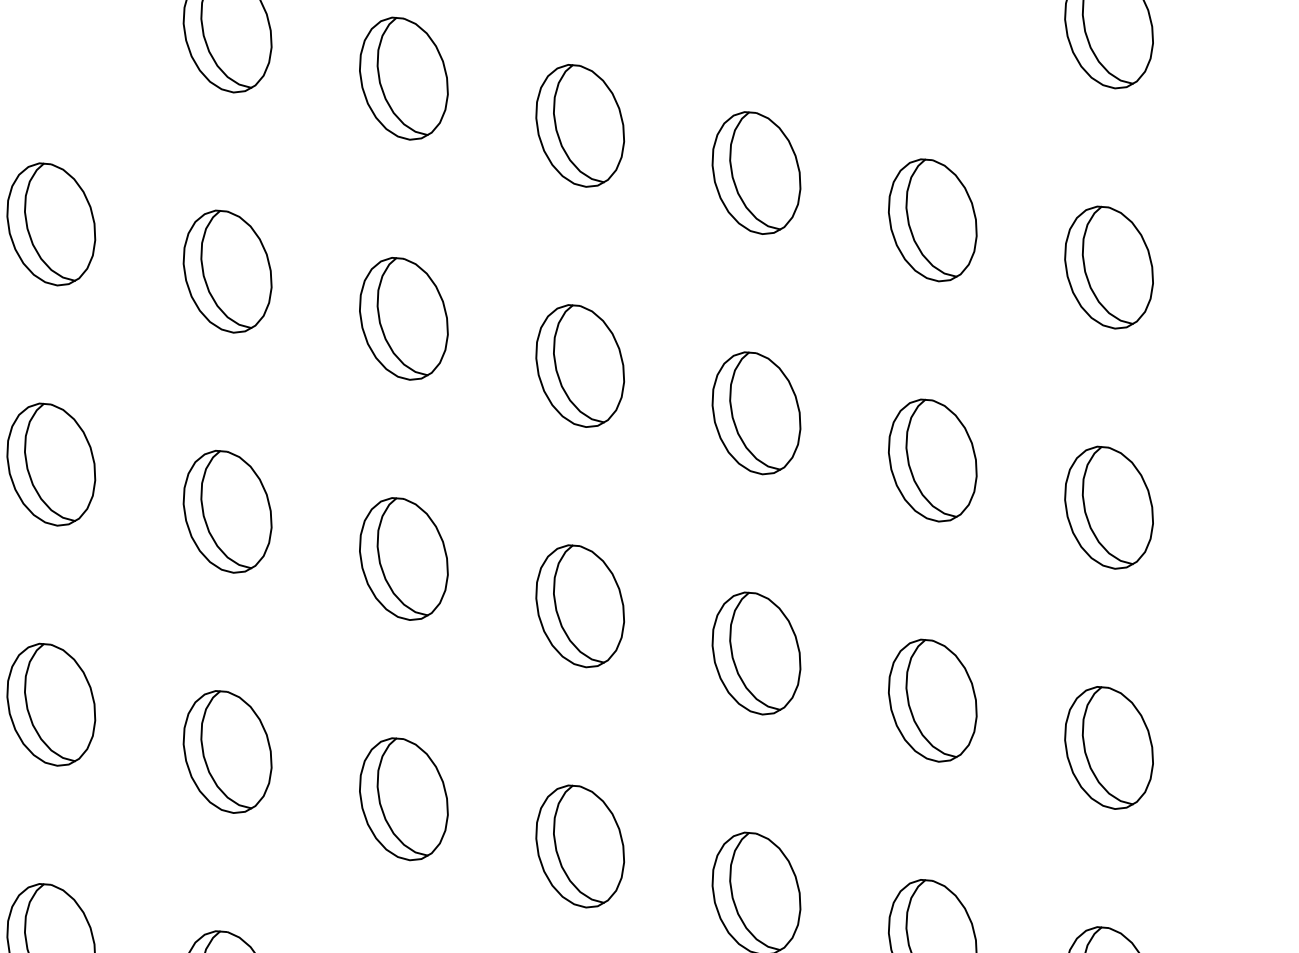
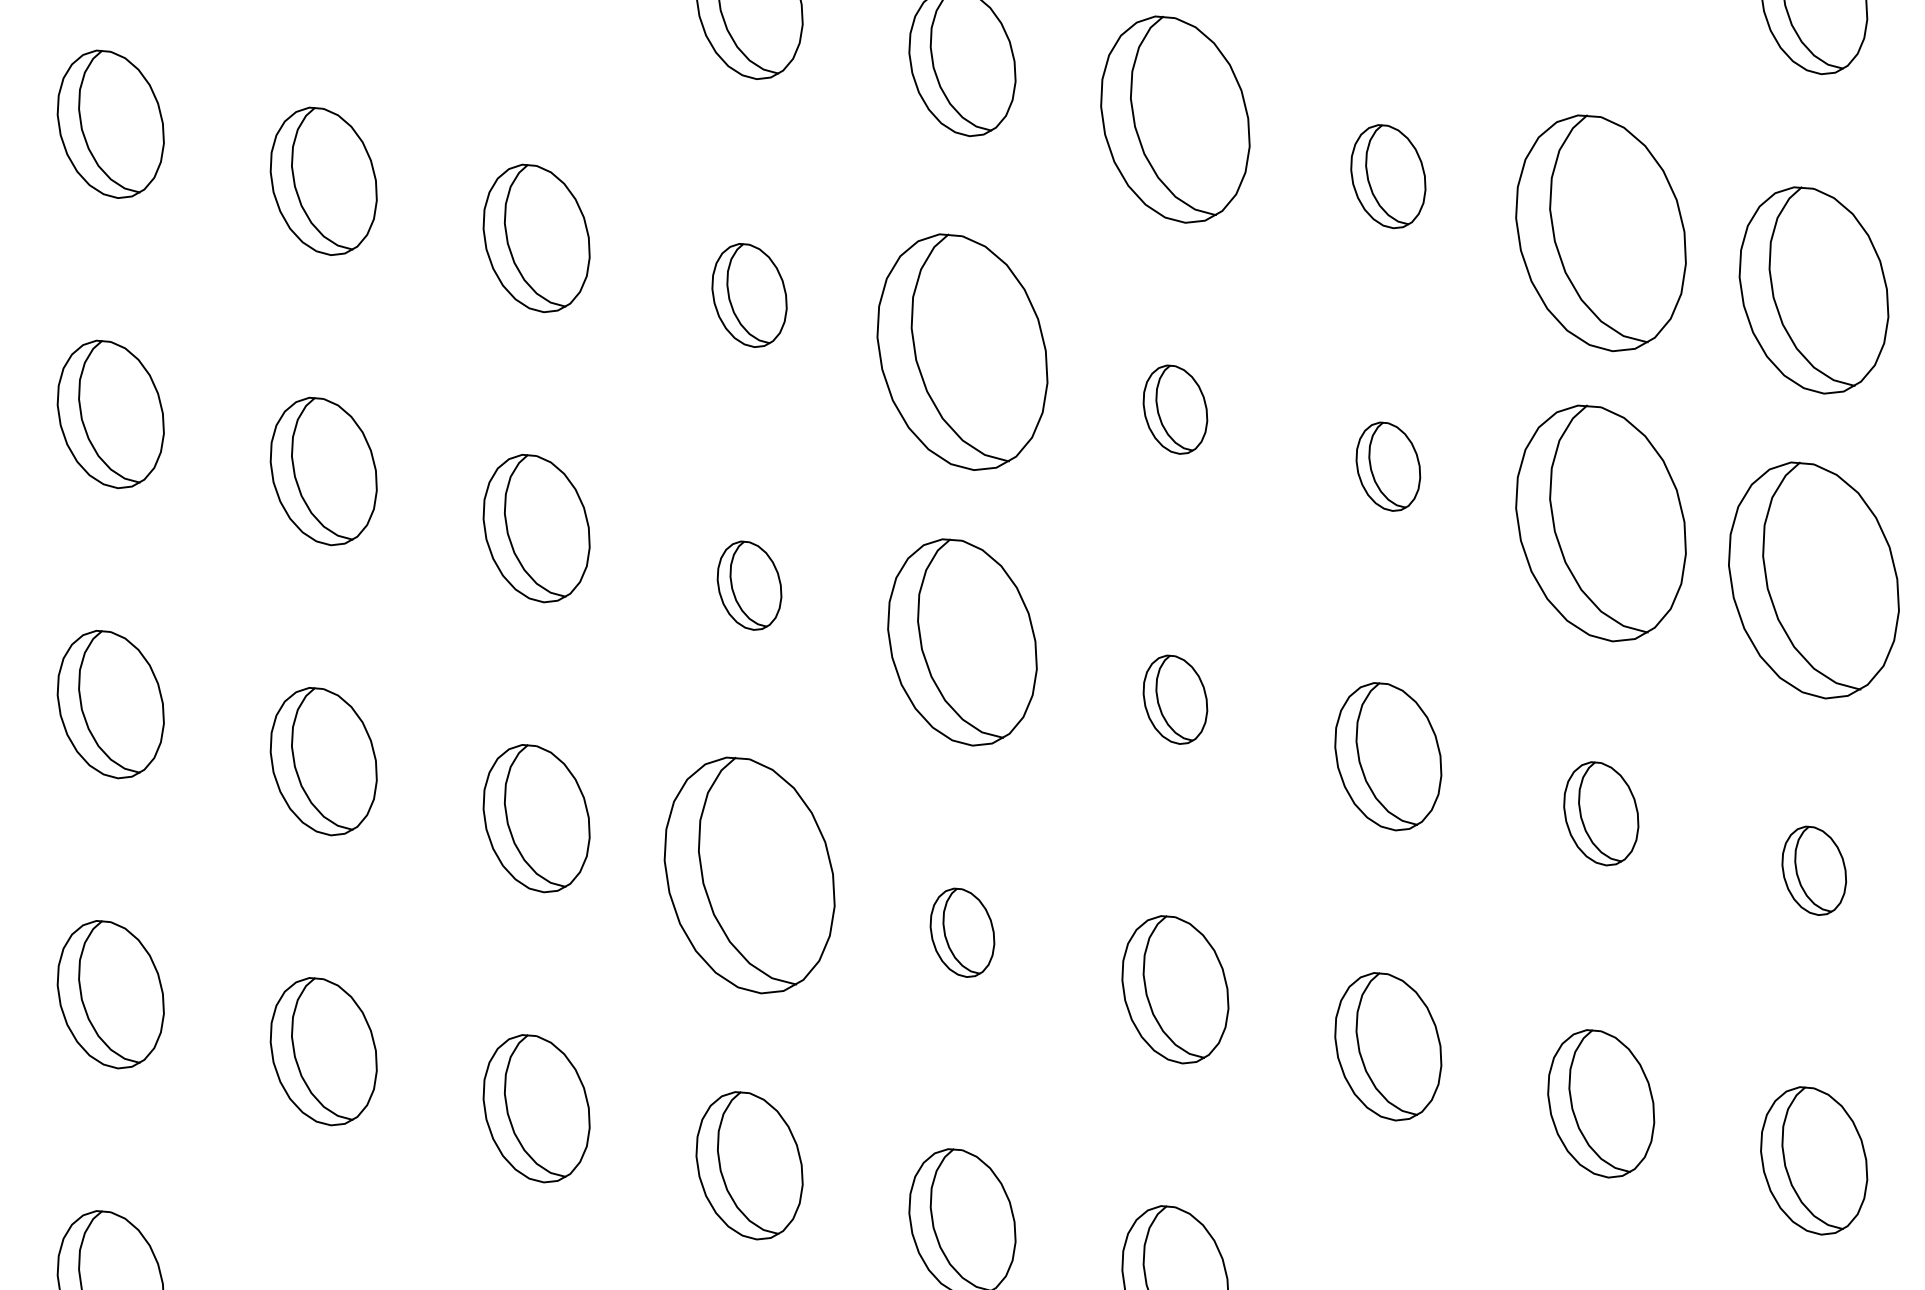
part: (580, 125) -> (1175, 118), size x1.4
part: (756, 173) -> (1388, 176), size x0.7
part: (933, 220) -> (1601, 233), size x1.6
part: (1109, 267) -> (1814, 290), size x1.4
part: (227, 271) -> (749, 295), size x0.7
part: (403, 318) -> (962, 352), size x1.6
part: (580, 366) -> (1175, 409), size x0.6
part: (756, 413) -> (1388, 466), size x0.6
part: (933, 460) -> (1601, 523), size x1.6
part: (1109, 507) -> (1814, 580), size x1.6
part: (227, 511) -> (749, 585), size x0.6
part: (403, 558) -> (962, 642), size x1.4
part: (580, 606) -> (1175, 699), size x0.6
part: (933, 700) -> (1601, 813), size x0.7
part: (1109, 747) -> (1814, 870), size x0.6
part: (227, 751) -> (749, 875), size x1.6
part: (403, 799) -> (962, 932), size x0.6

